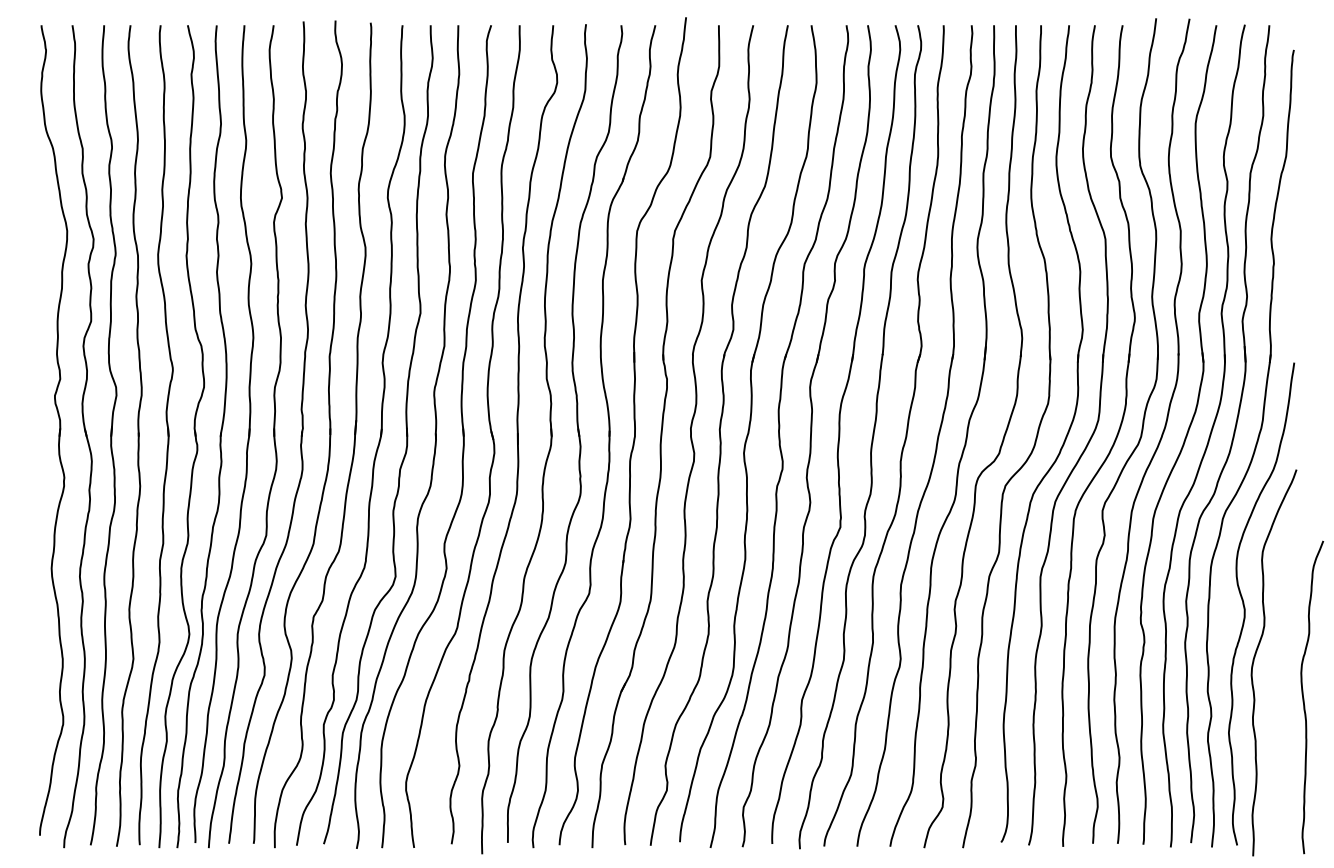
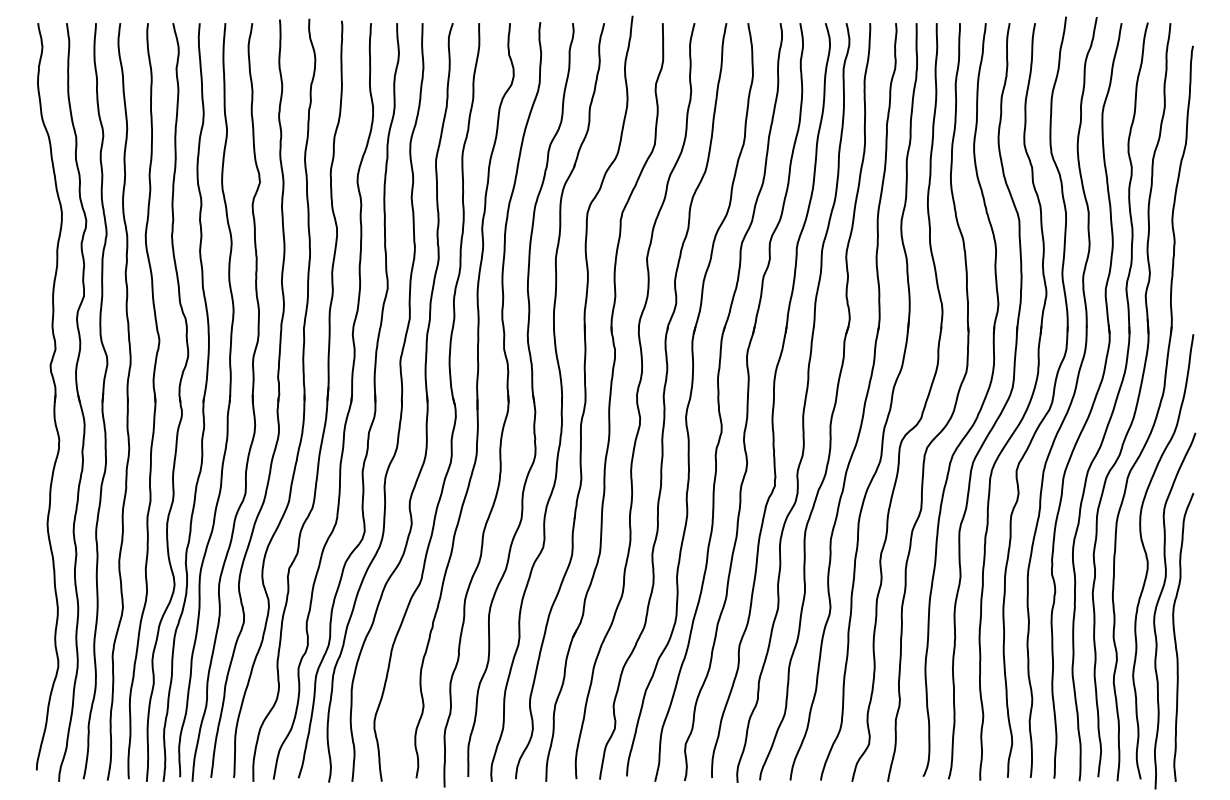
curve: (1304, 698) -> (1176, 638), moved

